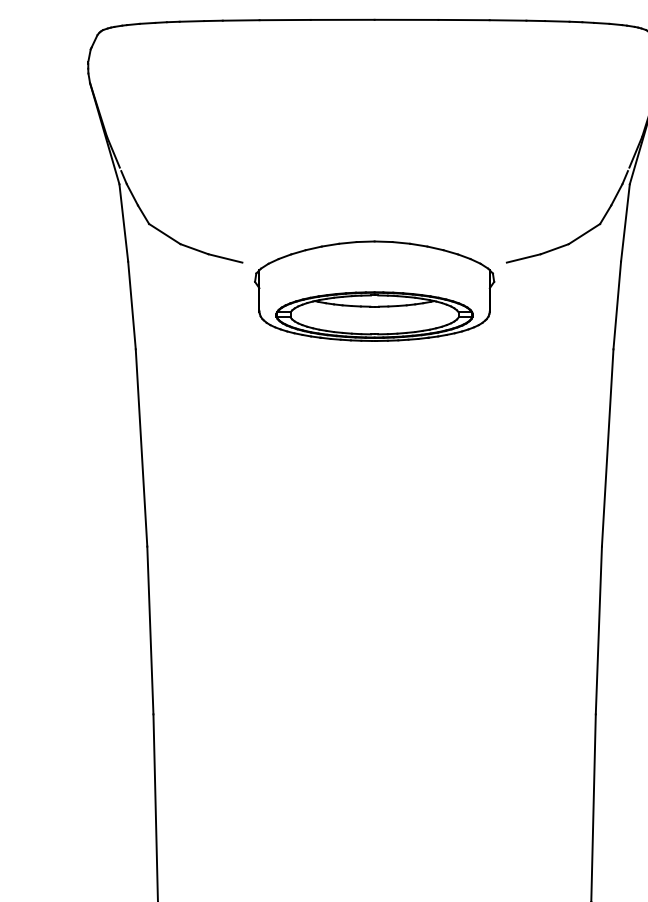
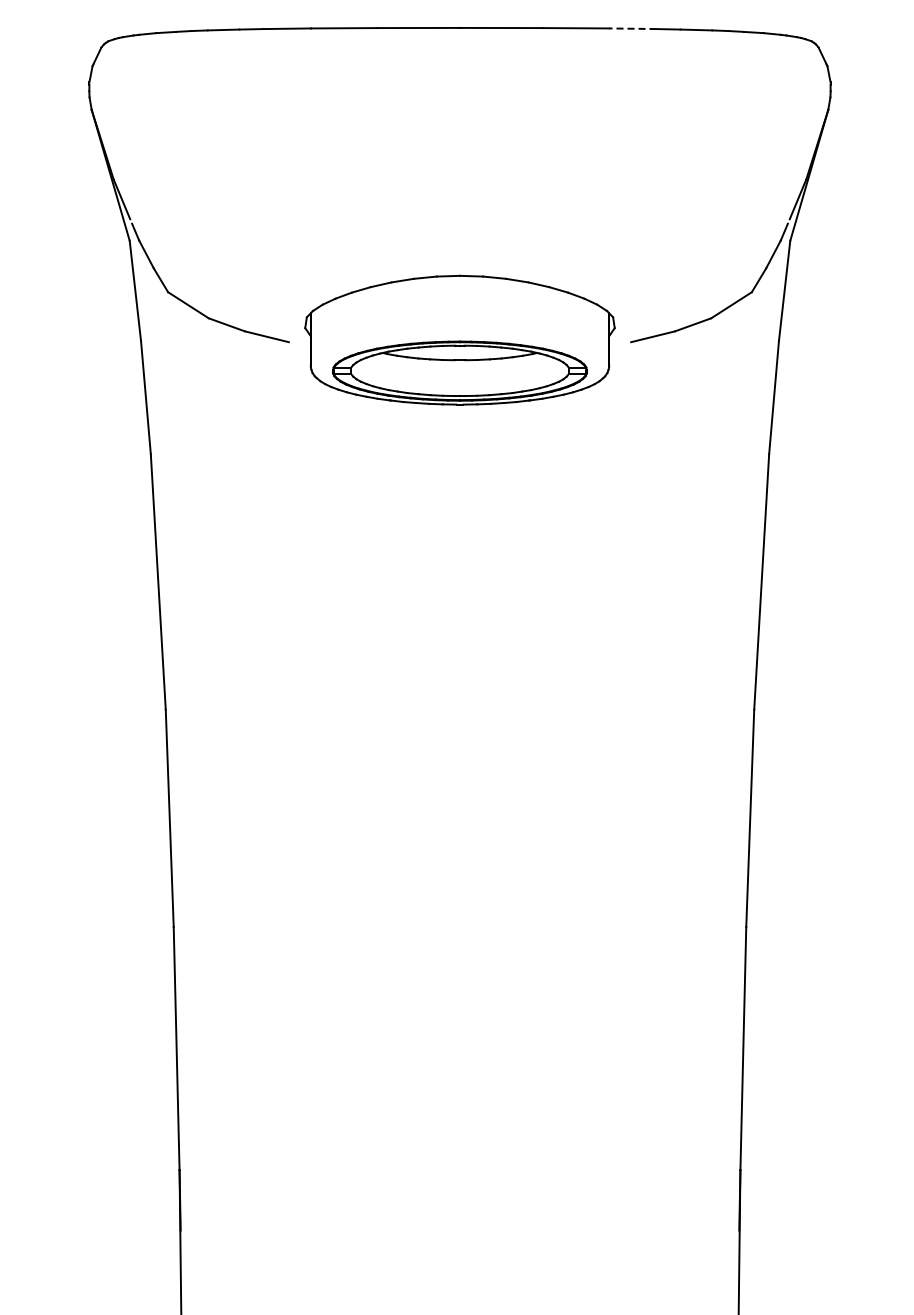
line: (507, 20) -> (632, 28), solid -> dashed
part: (374, 290) -> (459, 339), moved

